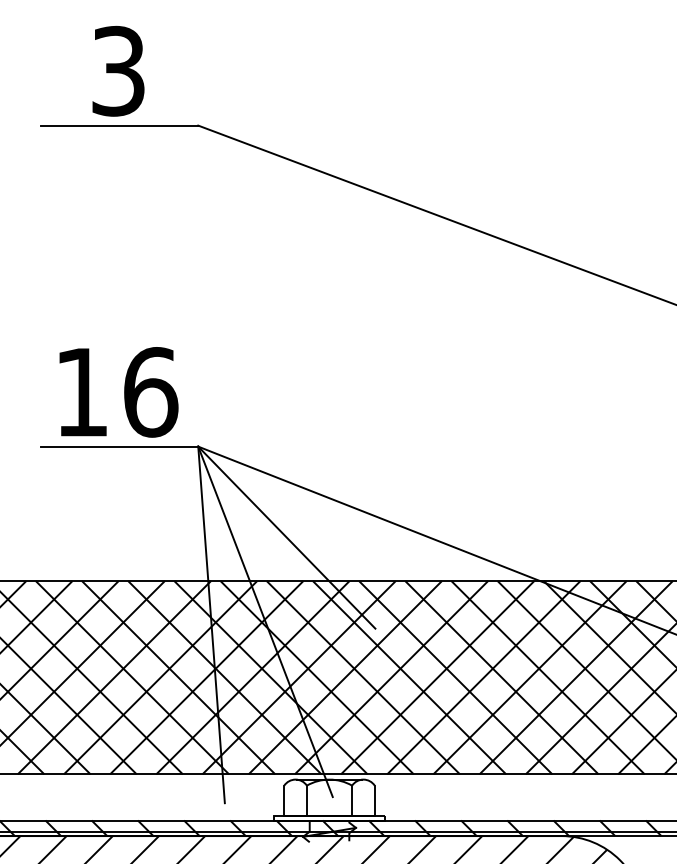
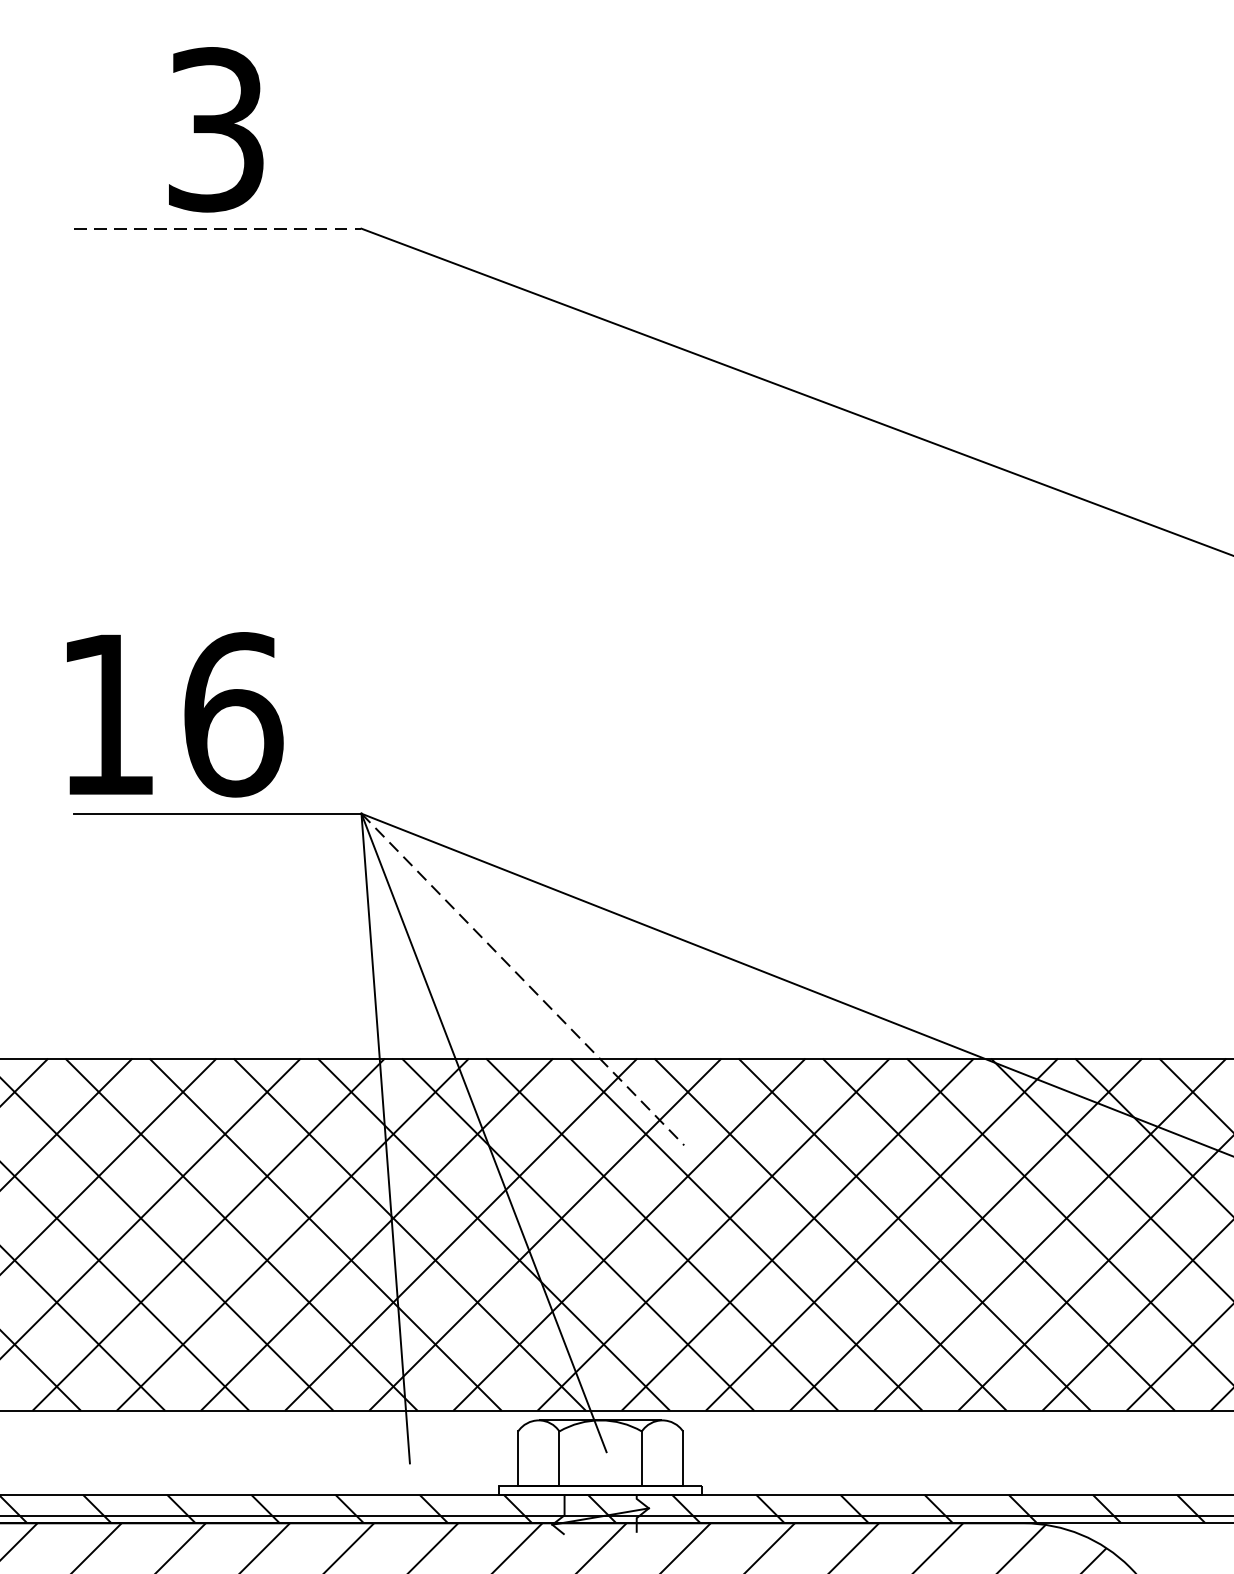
line: (119, 125) -> (217, 228), solid -> dashed
text: (118, 392) -> (174, 715), moved
line: (286, 537) -> (522, 979), solid -> dashed

